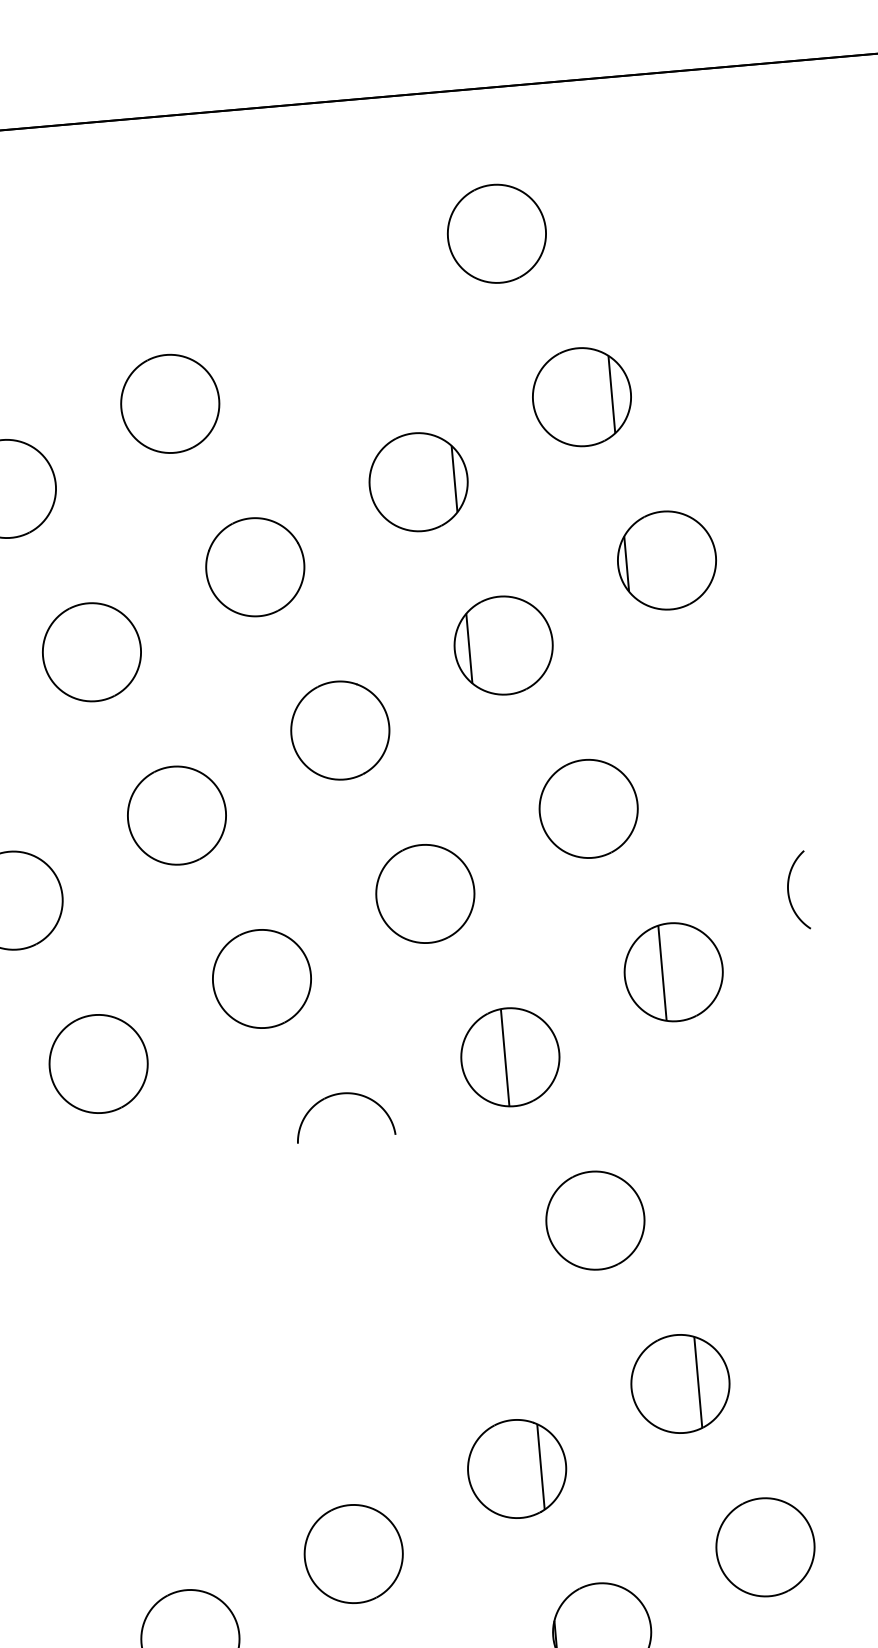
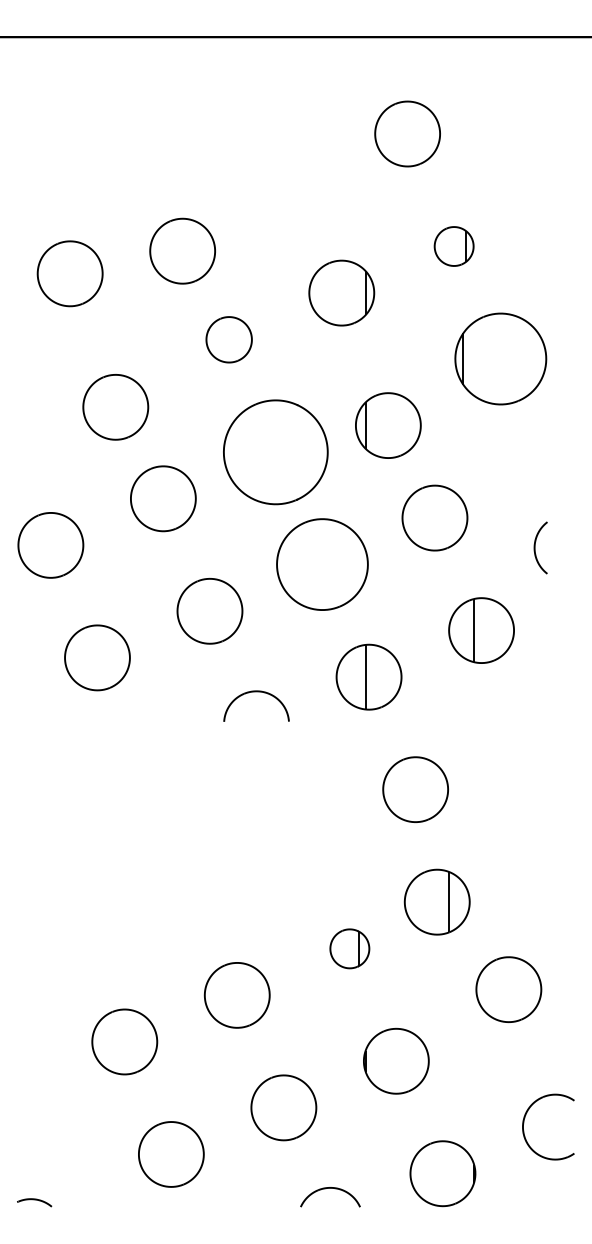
part: (580, 397) -> (453, 246), size x0.6
part: (169, 402) -> (182, 250), moved
part: (666, 559) -> (500, 358), size x1.4
part: (254, 567) -> (228, 339), size x0.7
part: (503, 645) -> (388, 425), moved
part: (91, 652) -> (115, 407), moved
part: (339, 729) -> (275, 451), size x1.6
curve: (789, 890) -> (535, 547), moved
part: (425, 893) -> (322, 564), size x1.4
part: (679, 1383) -> (436, 901), moved
part: (516, 1468) -> (349, 948), size x0.6
part: (764, 1547) -> (508, 989), moved

